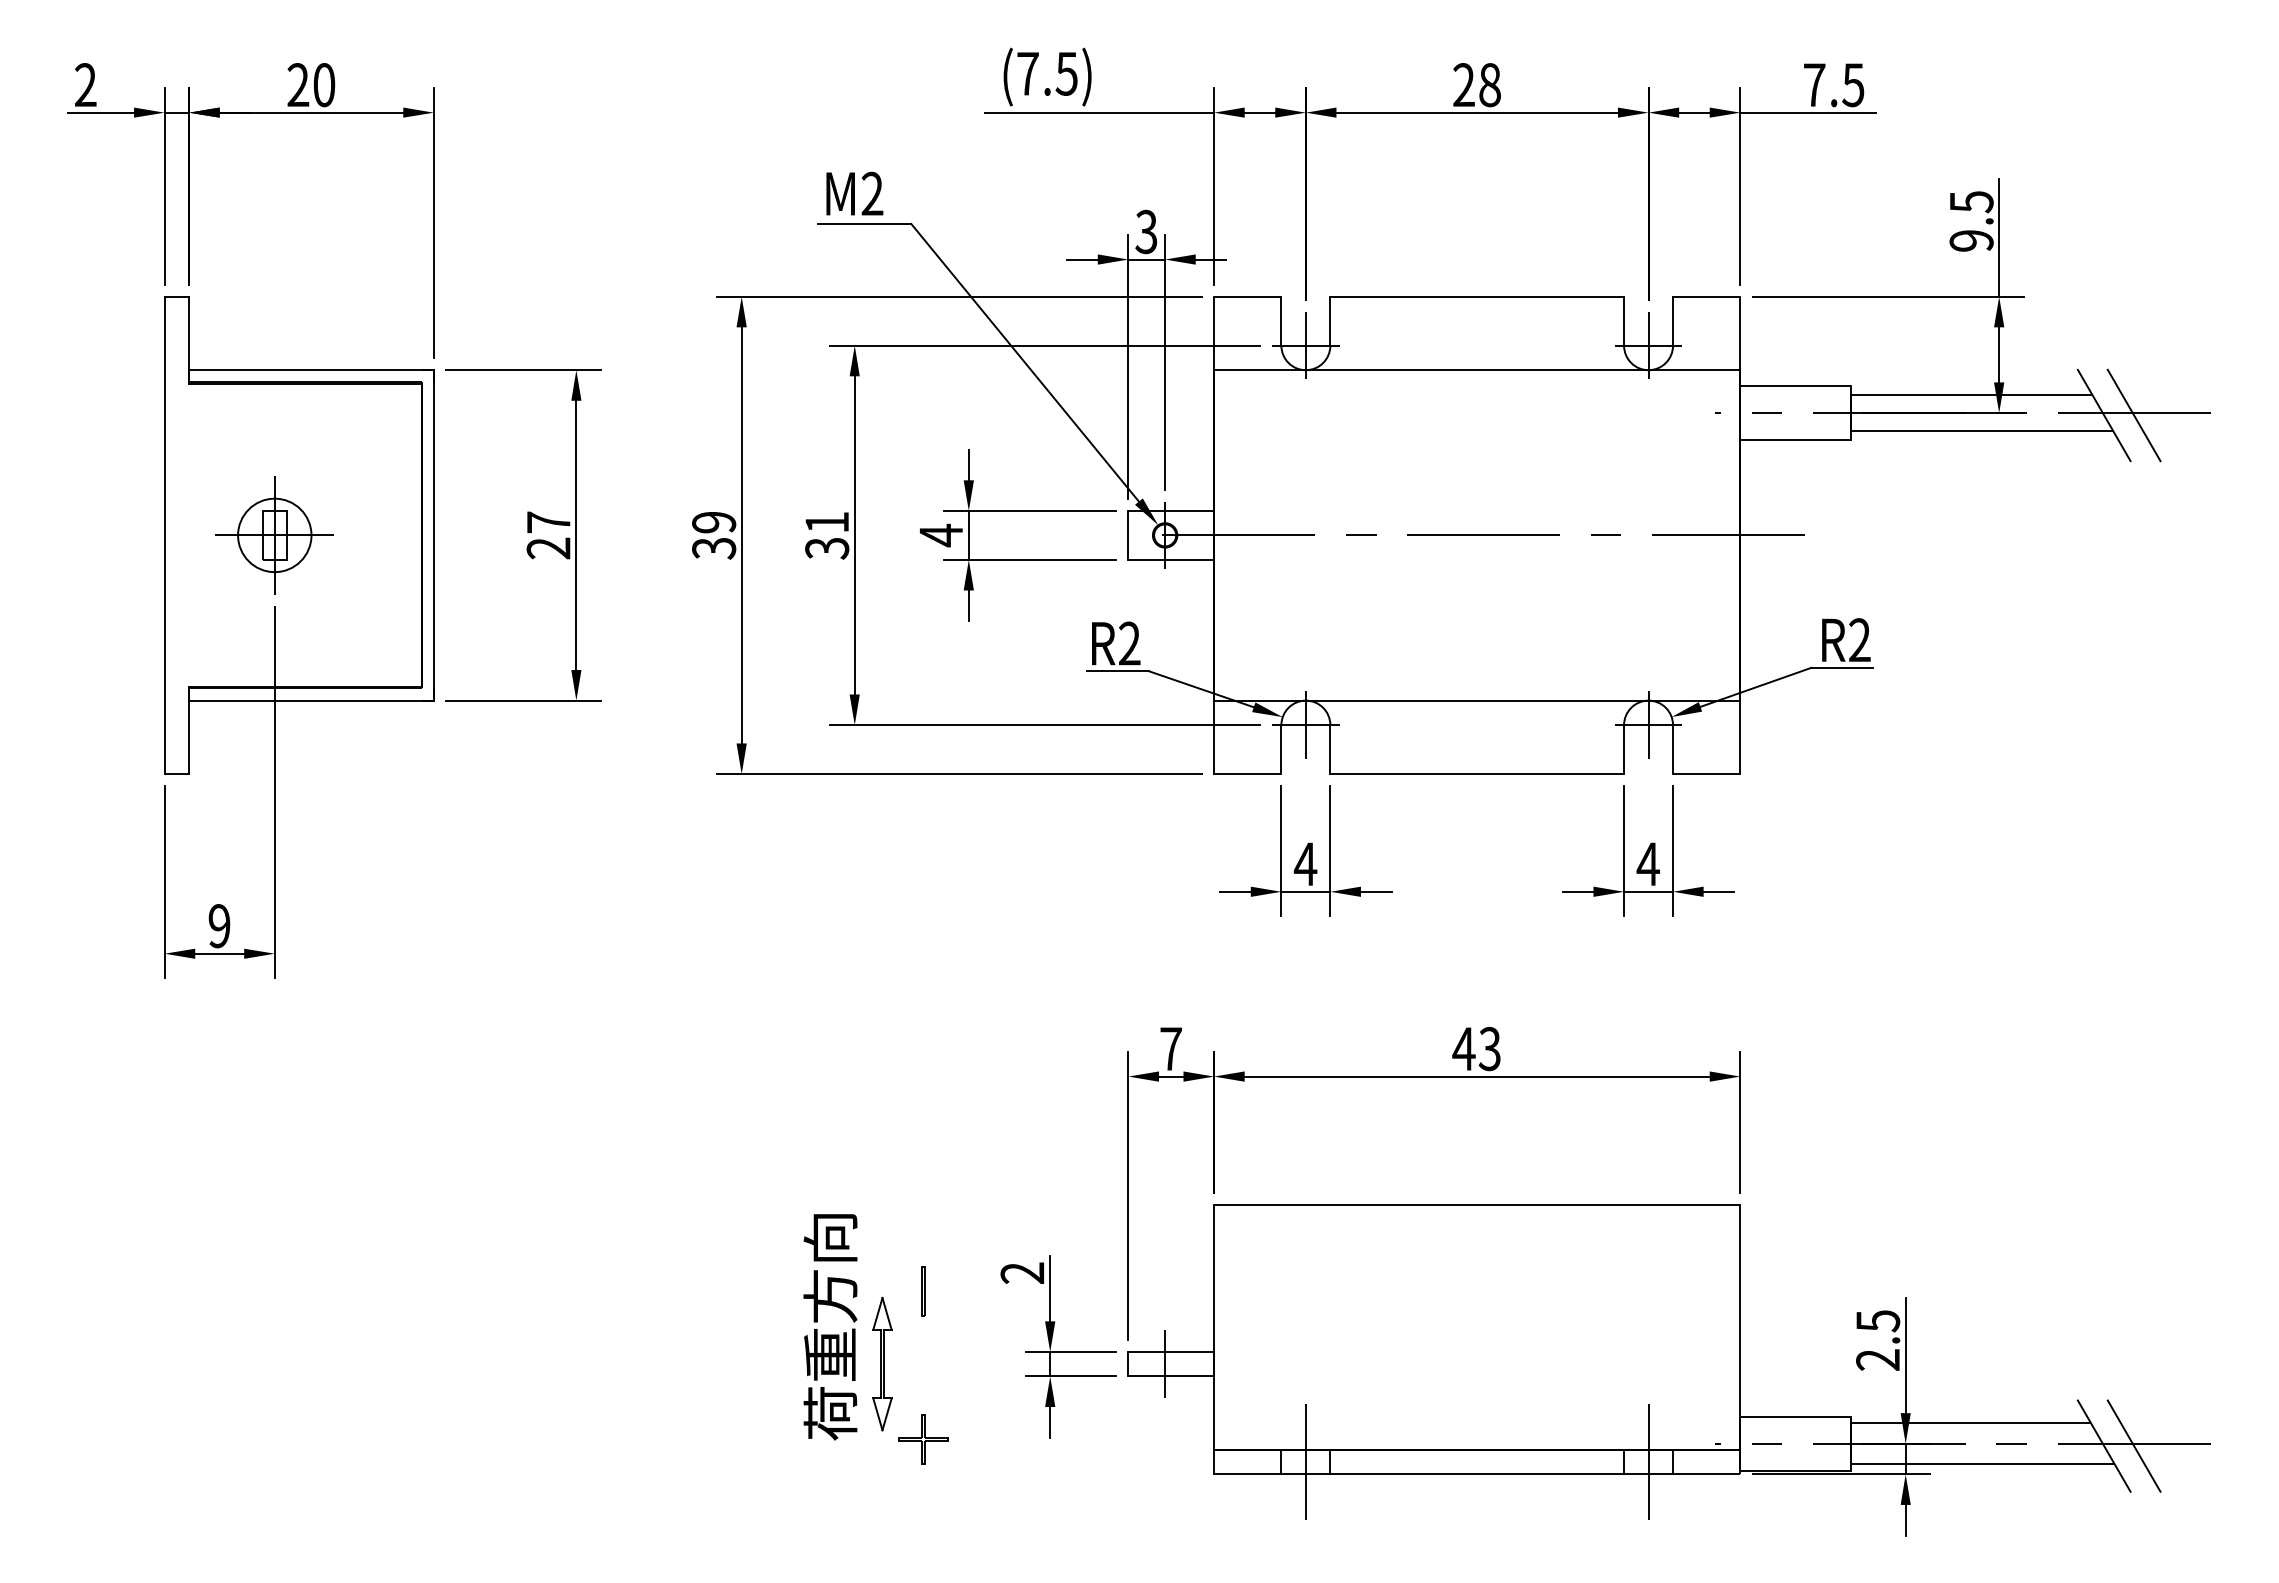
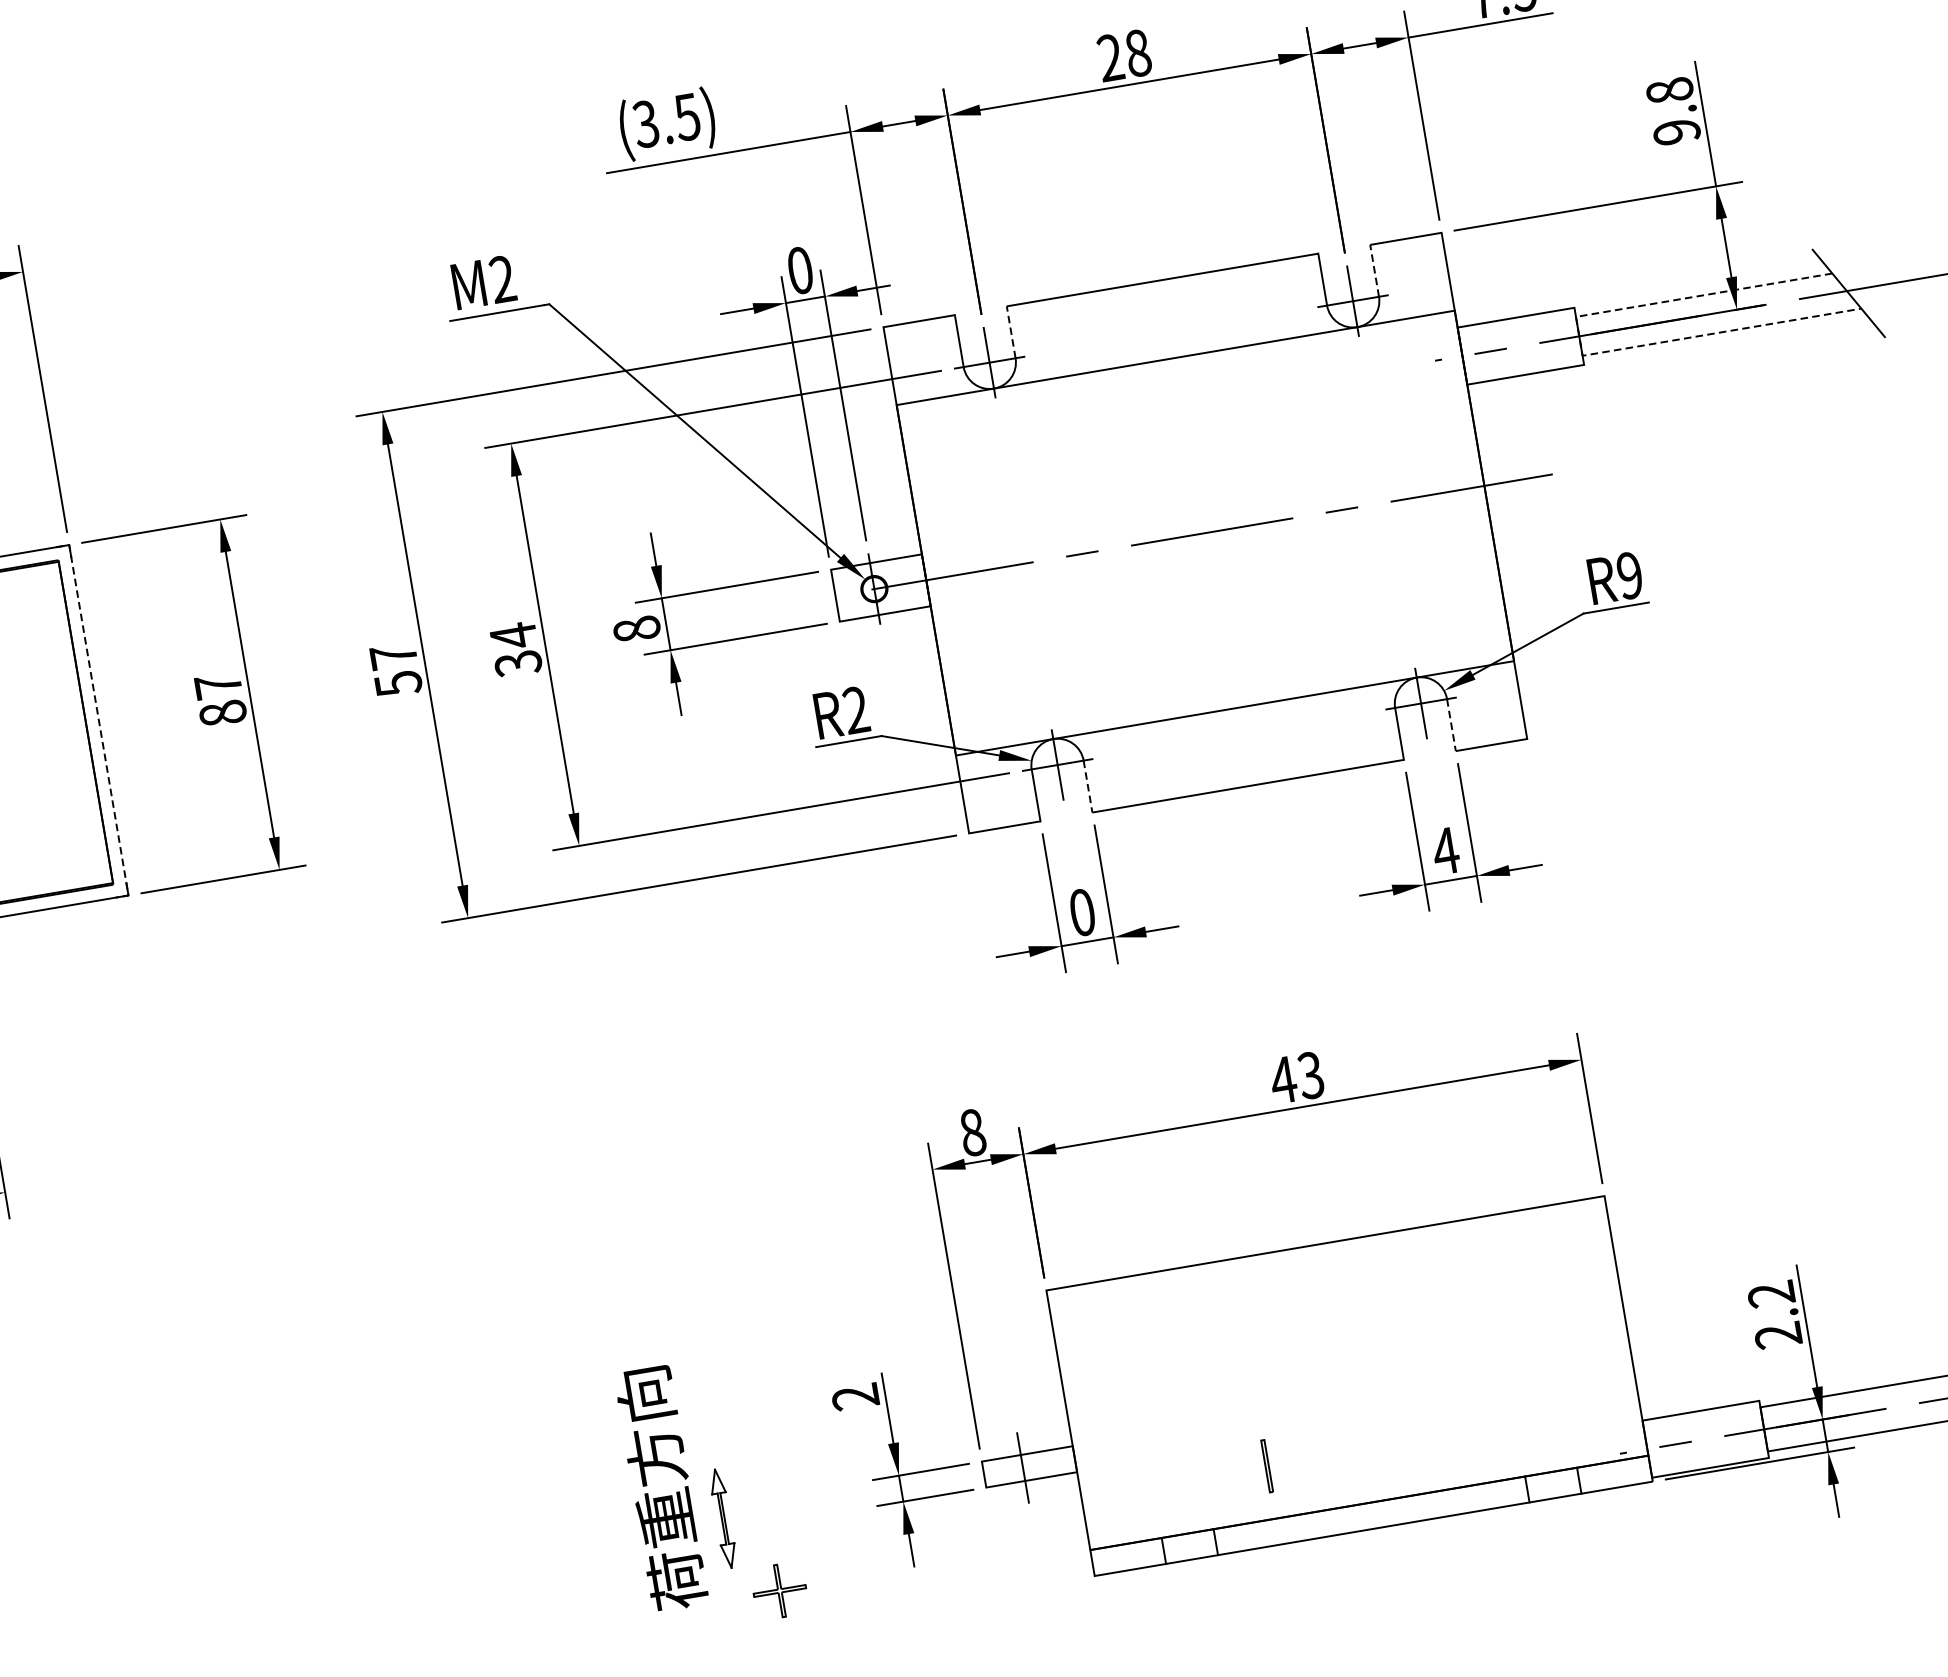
text: (1027, 73) -> (645, 123), (7.5) -> (3.5)
text: (1971, 202) -> (1669, 91), 9.5 -> 9.8
text: (1146, 232) -> (800, 271), 3 -> 0
line: (1330, 320) -> (1011, 331), solid -> dashed
line: (1673, 320) -> (1374, 269), solid -> dashed
line: (2133, 415) -> (1879, 288), removed
line: (1850, 423) -> (1581, 347), solid -> dashed
text: (826, 522) -> (512, 636), 31 -> 34
line: (433, 535) -> (98, 720), solid -> dashed
text: (714, 535) -> (396, 670), 39 -> 57
text: (941, 535) -> (637, 629), 4 -> 8
text: (548, 548) -> (222, 713), 27 -> 87
text: (1859, 640) -> (1629, 575), R2 -> R9
line: (1330, 750) -> (1088, 787), solid -> dashed
line: (1673, 750) -> (1452, 726), solid -> dashed
text: (1305, 864) -> (1082, 912), 4 -> 0
text: (1170, 1049) -> (972, 1133), 7 -> 8
line: (922, 1291) -> (1266, 1466), moved
text: (1878, 1321) -> (1771, 1294), 2.5 -> 2.2
part: (882, 1364) -> (723, 1519), size x0.7
line: (1305, 1461) -> (1189, 1546), removed
line: (1648, 1461) -> (1553, 1484), removed

